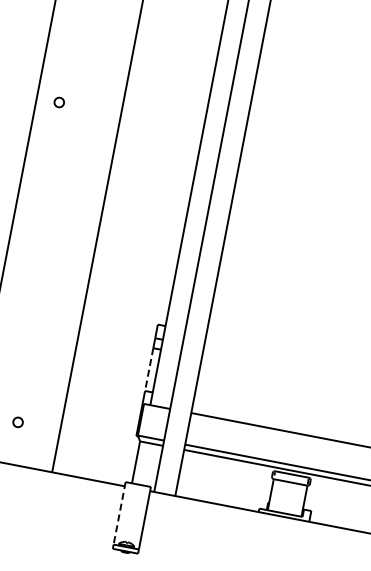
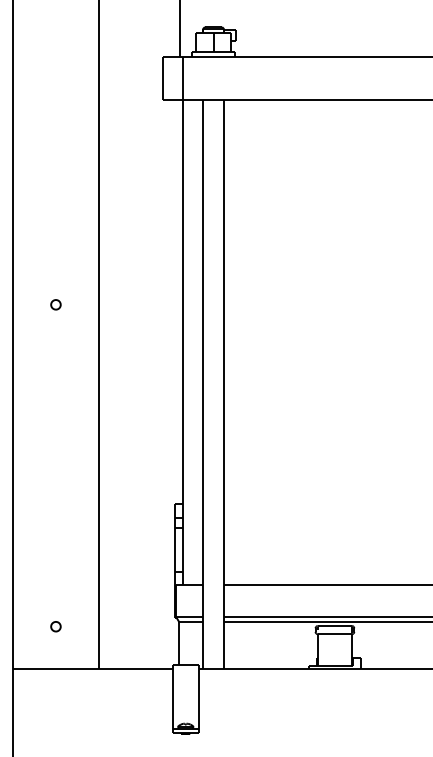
part: (58, 102) -> (55, 304), moved
line: (148, 369) -> (174, 550), dashed -> solid
line: (119, 512) -> (172, 696), dashed -> solid

